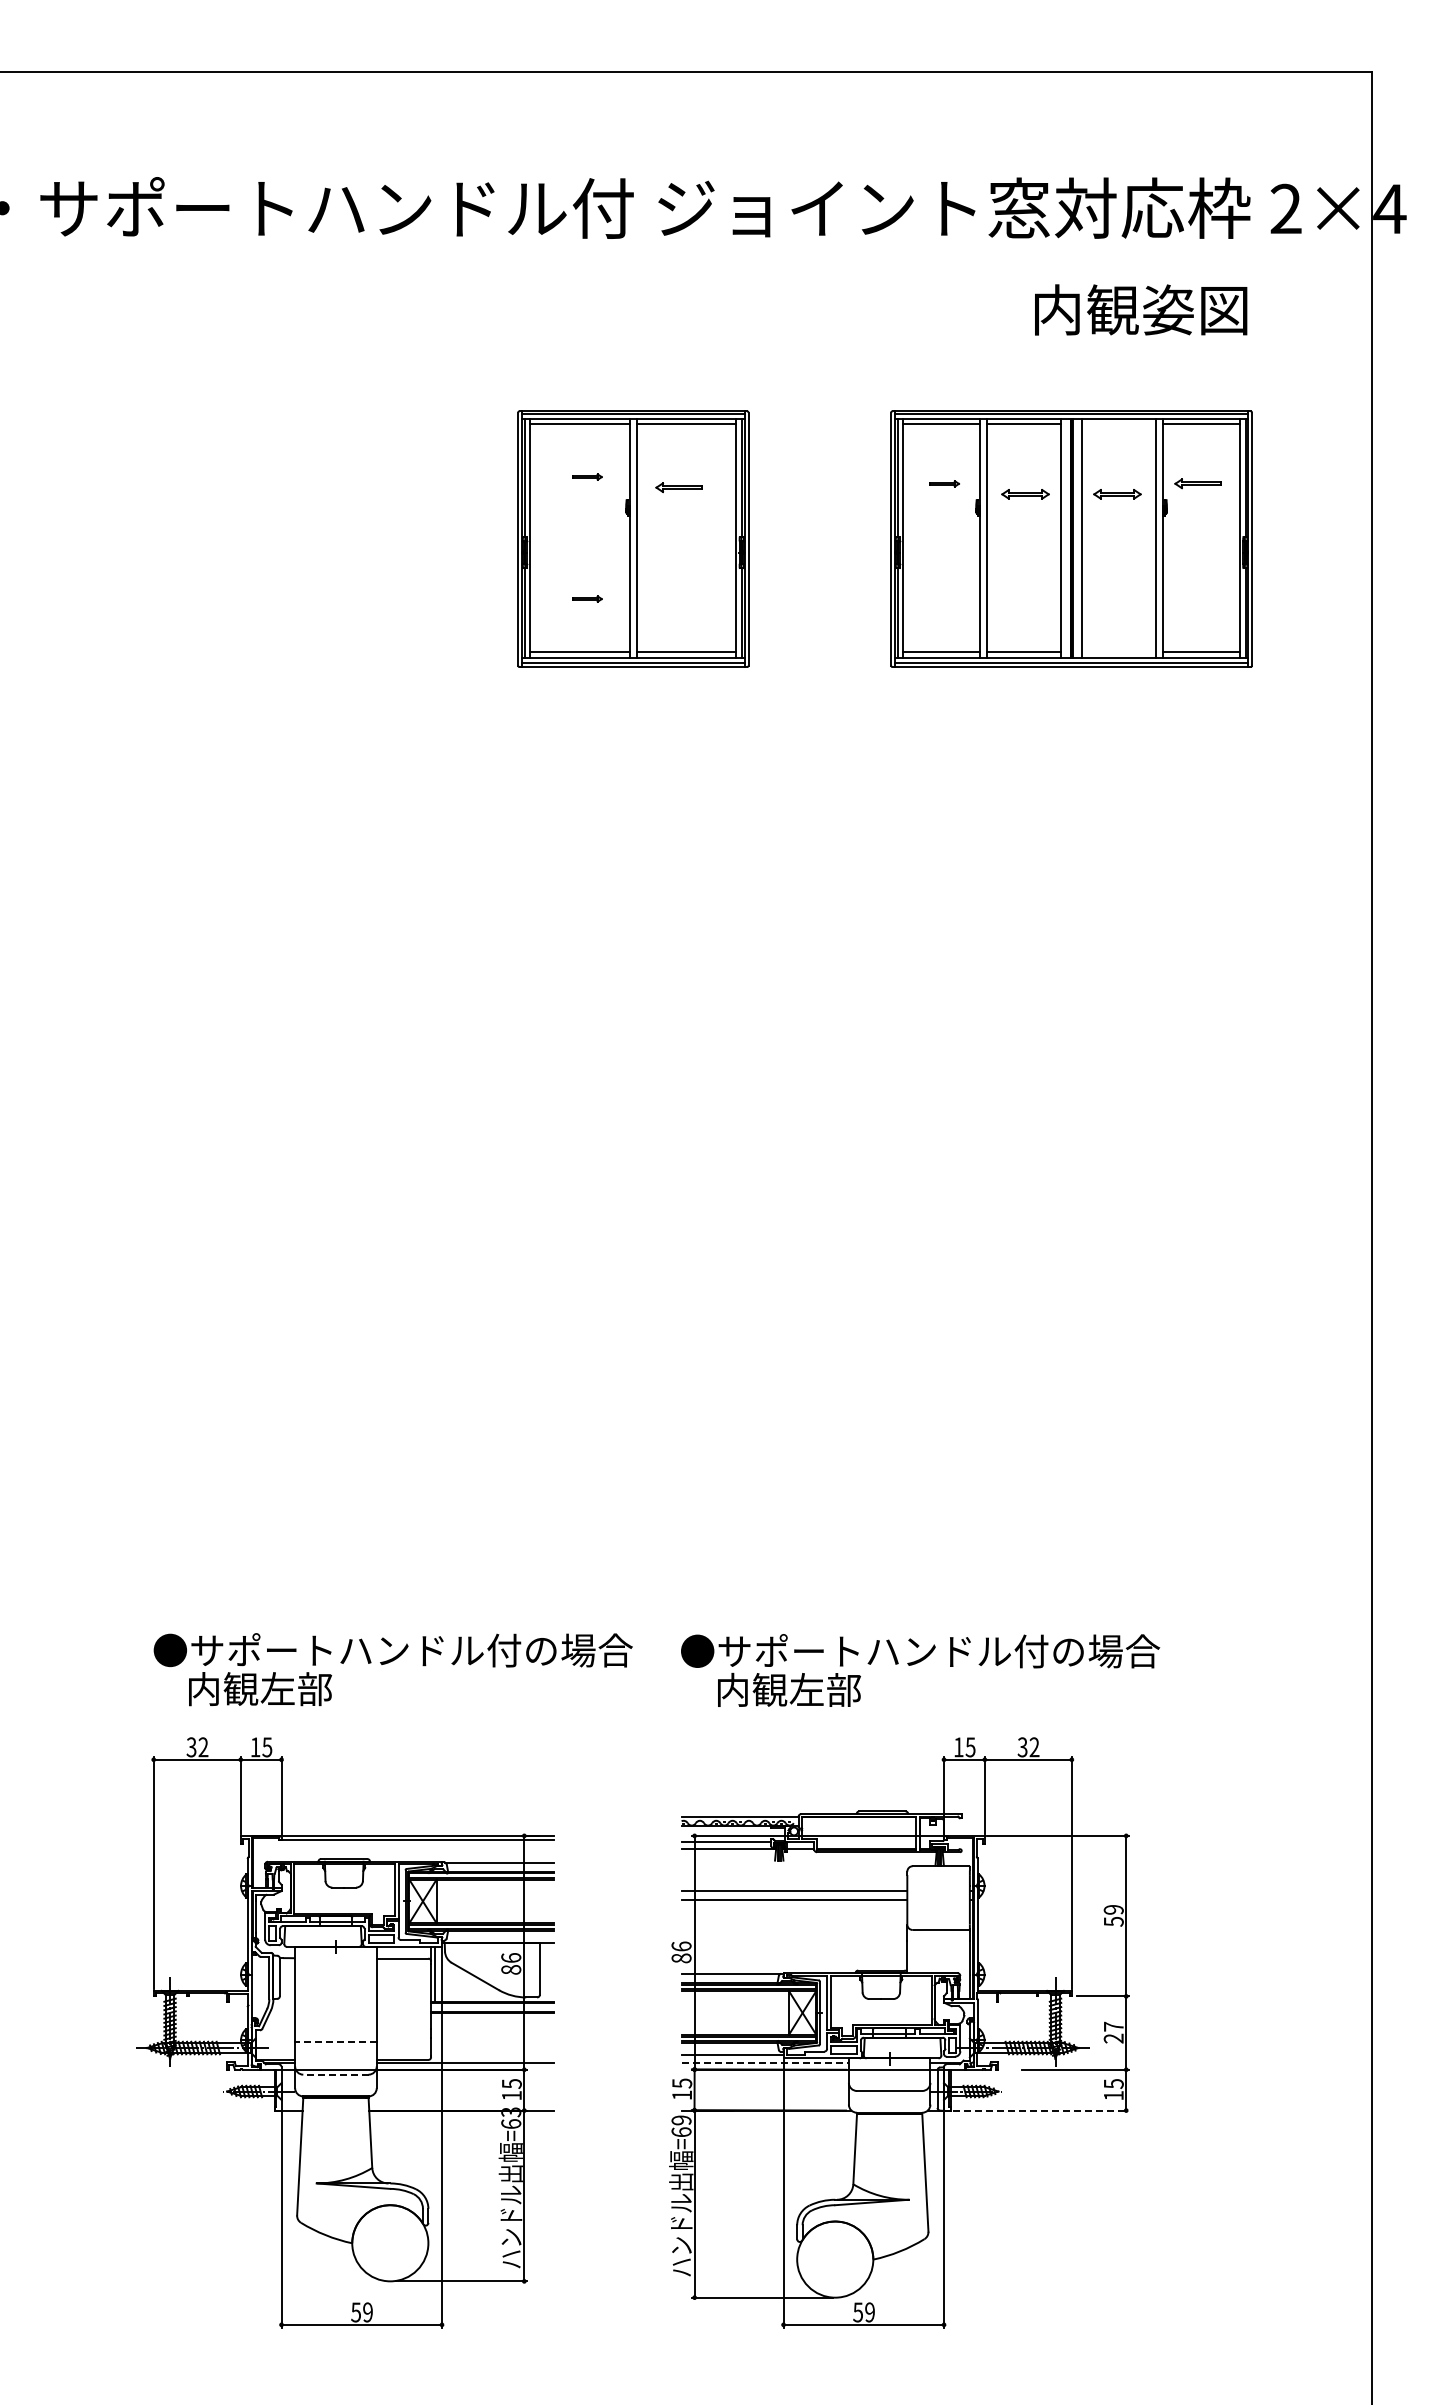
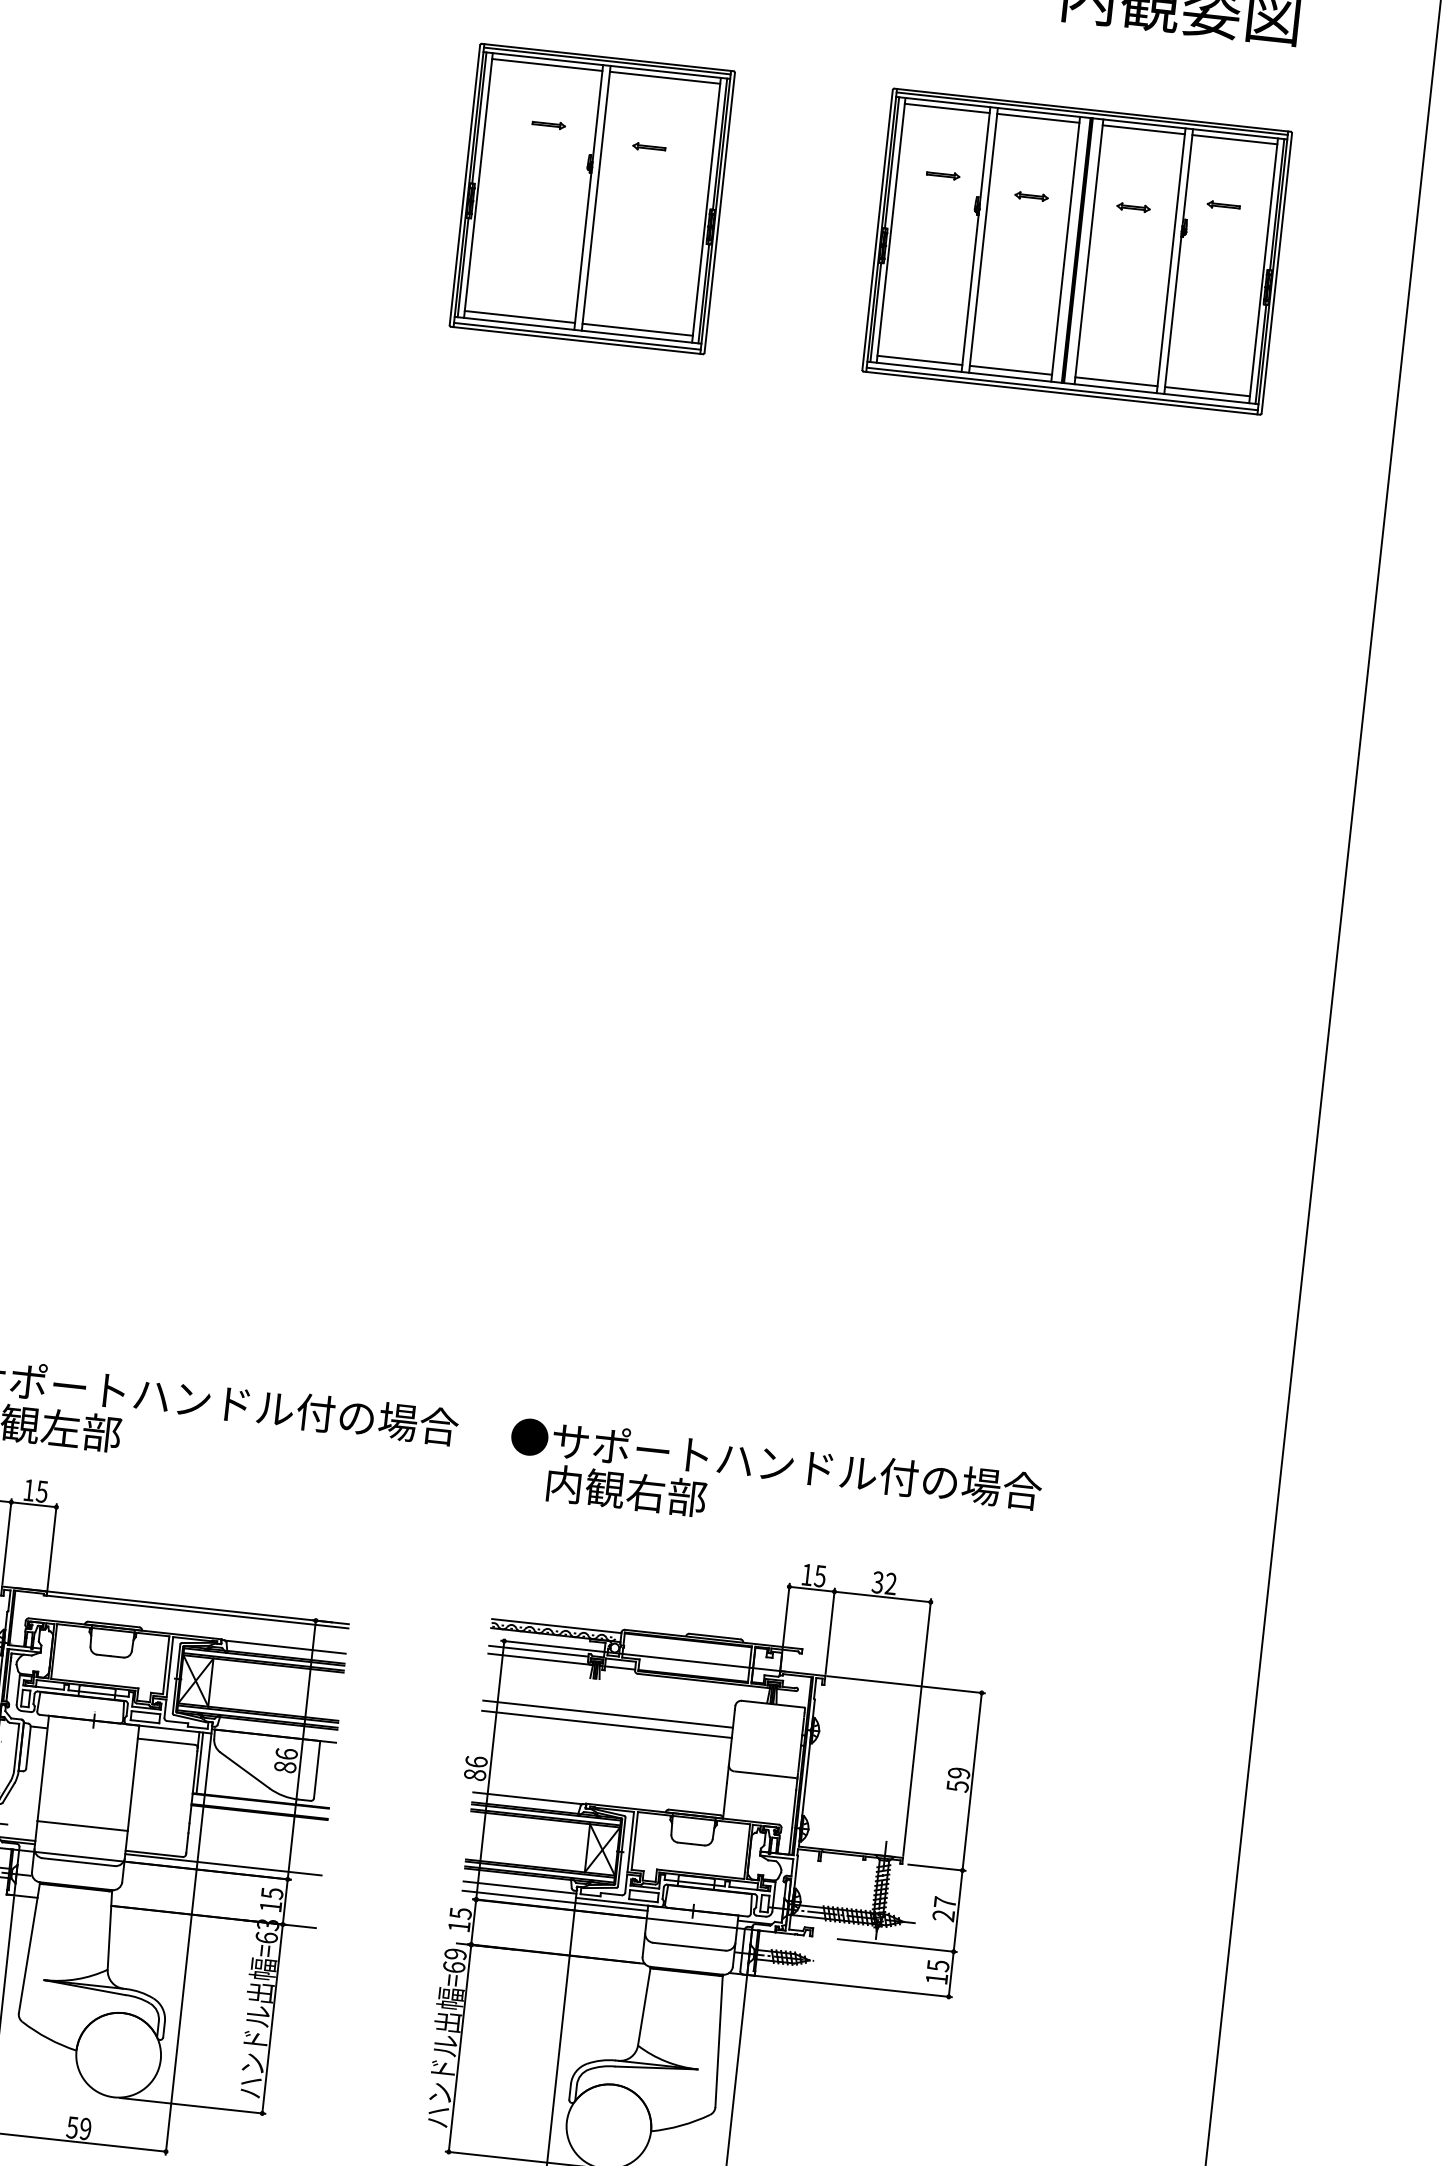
line: (1119, 423) -> (1144, 129), added
part: (1197, 483) -> (1223, 205), size x0.62
part: (678, 487) -> (648, 147), size x0.62
part: (1025, 494) -> (1031, 196), size x0.62
part: (1117, 494) -> (1133, 207), size x0.62
part: (587, 598) -> (534, 259), removed
line: (1119, 651) -> (1116, 381), added
text: (806, 1689) -> (645, 1492), 内観左部 -> 内観右部
line: (335, 2042) -> (82, 1826), dashed -> solid
line: (765, 2062) -> (555, 1900), dashed -> solid
line: (335, 2074) -> (78, 1861), dashed -> solid
line: (1041, 2110) -> (855, 1986), dashed -> solid

